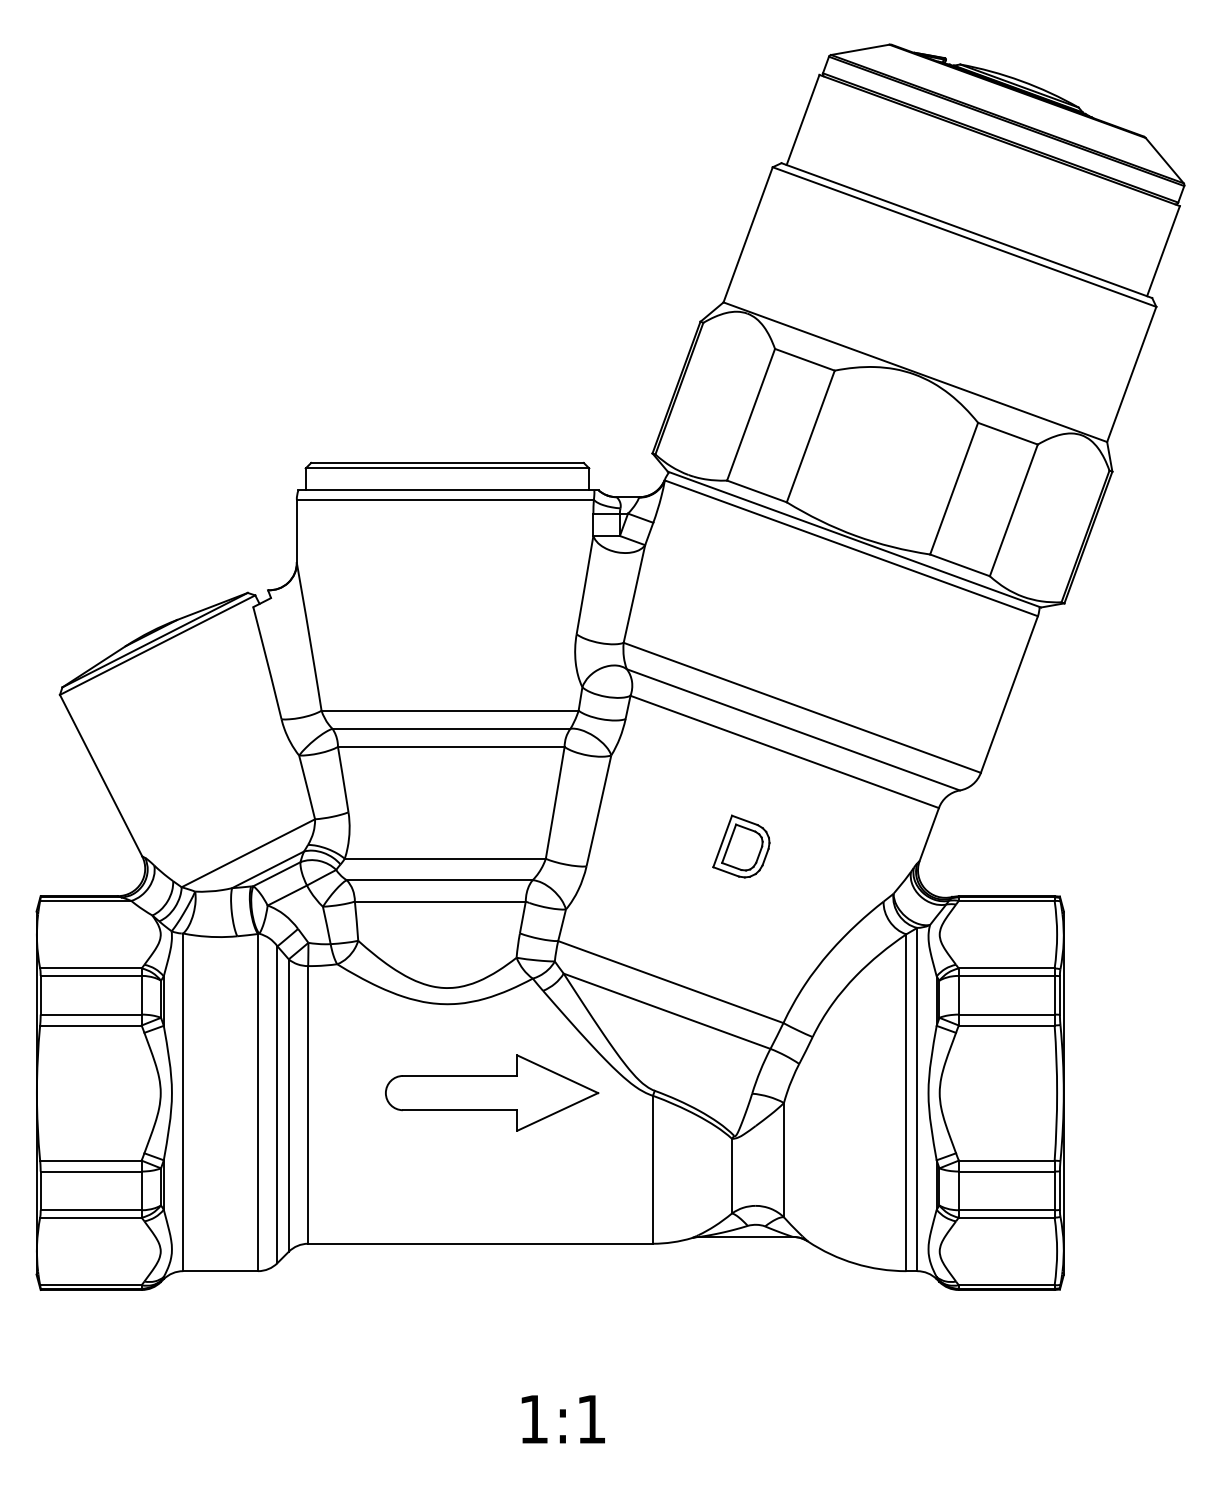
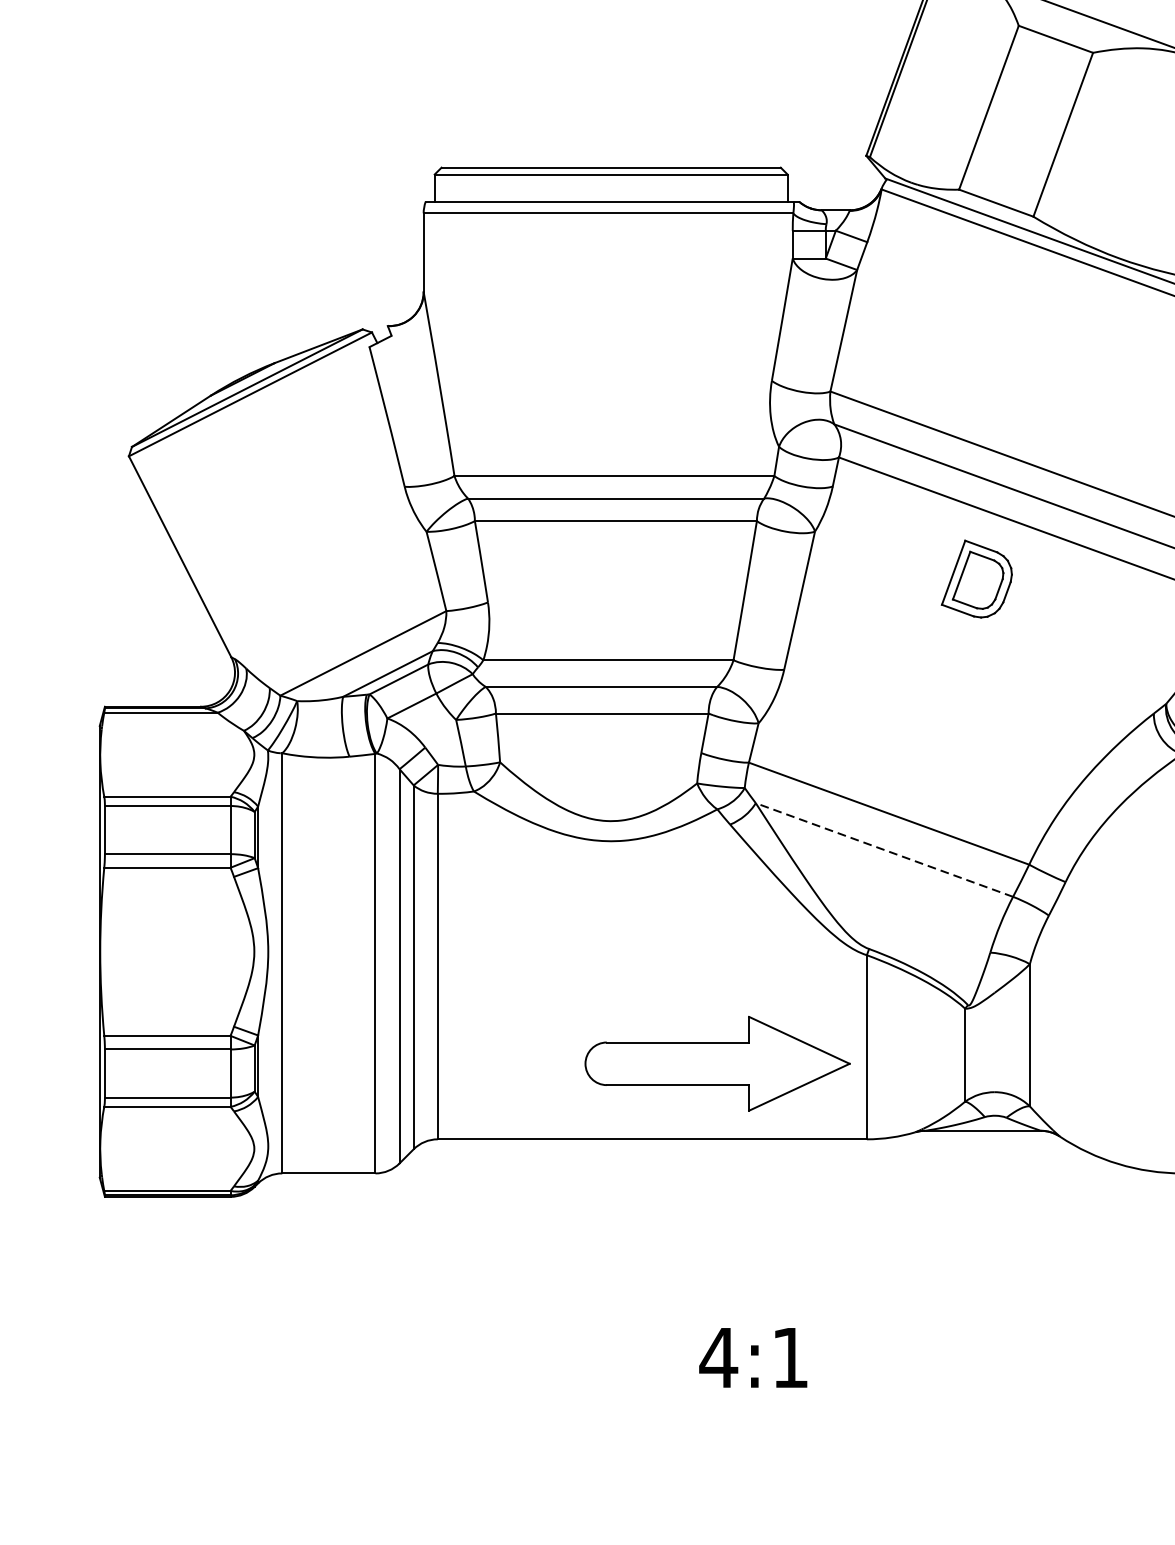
part: (741, 846) -> (977, 579), moved
line: (666, 1011) -> (883, 850), solid -> dashed
part: (492, 1092) -> (718, 1063), moved
text: (533, 1419) -> (718, 1358), 1:1 -> 4:1

